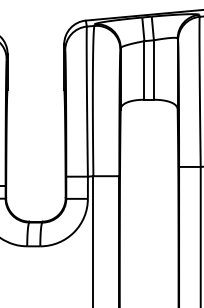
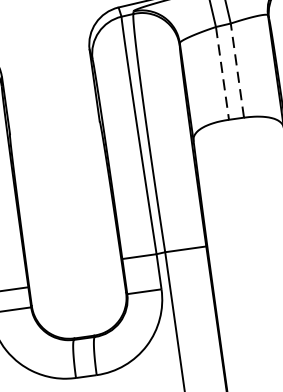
line: (144, 70) -> (222, 73), solid -> dashed
line: (153, 70) -> (236, 71), solid -> dashed

